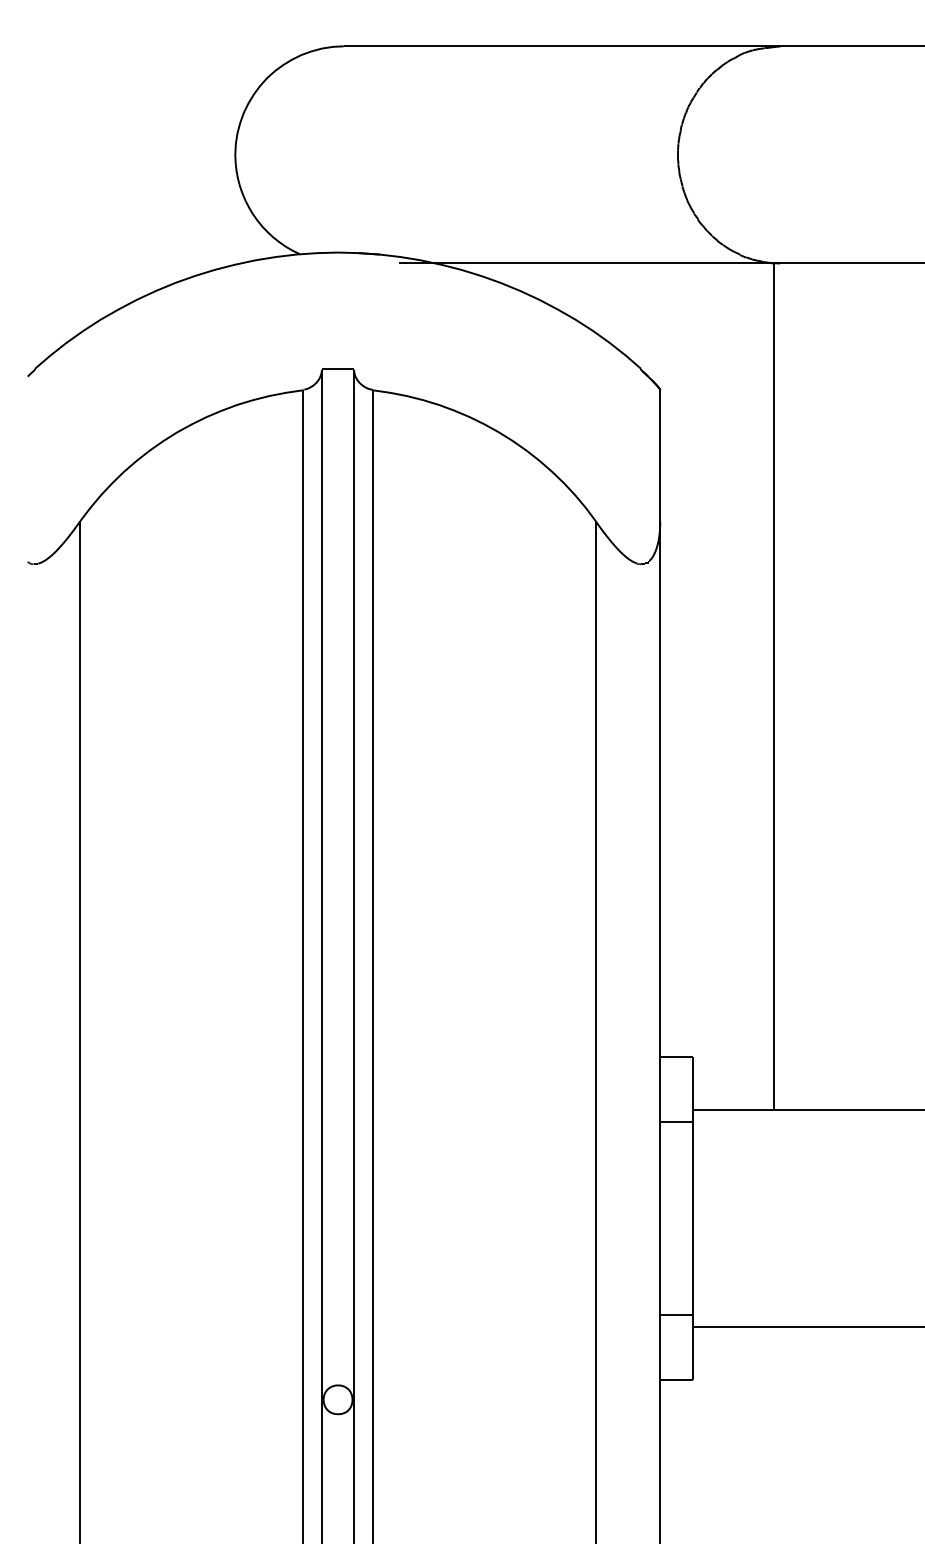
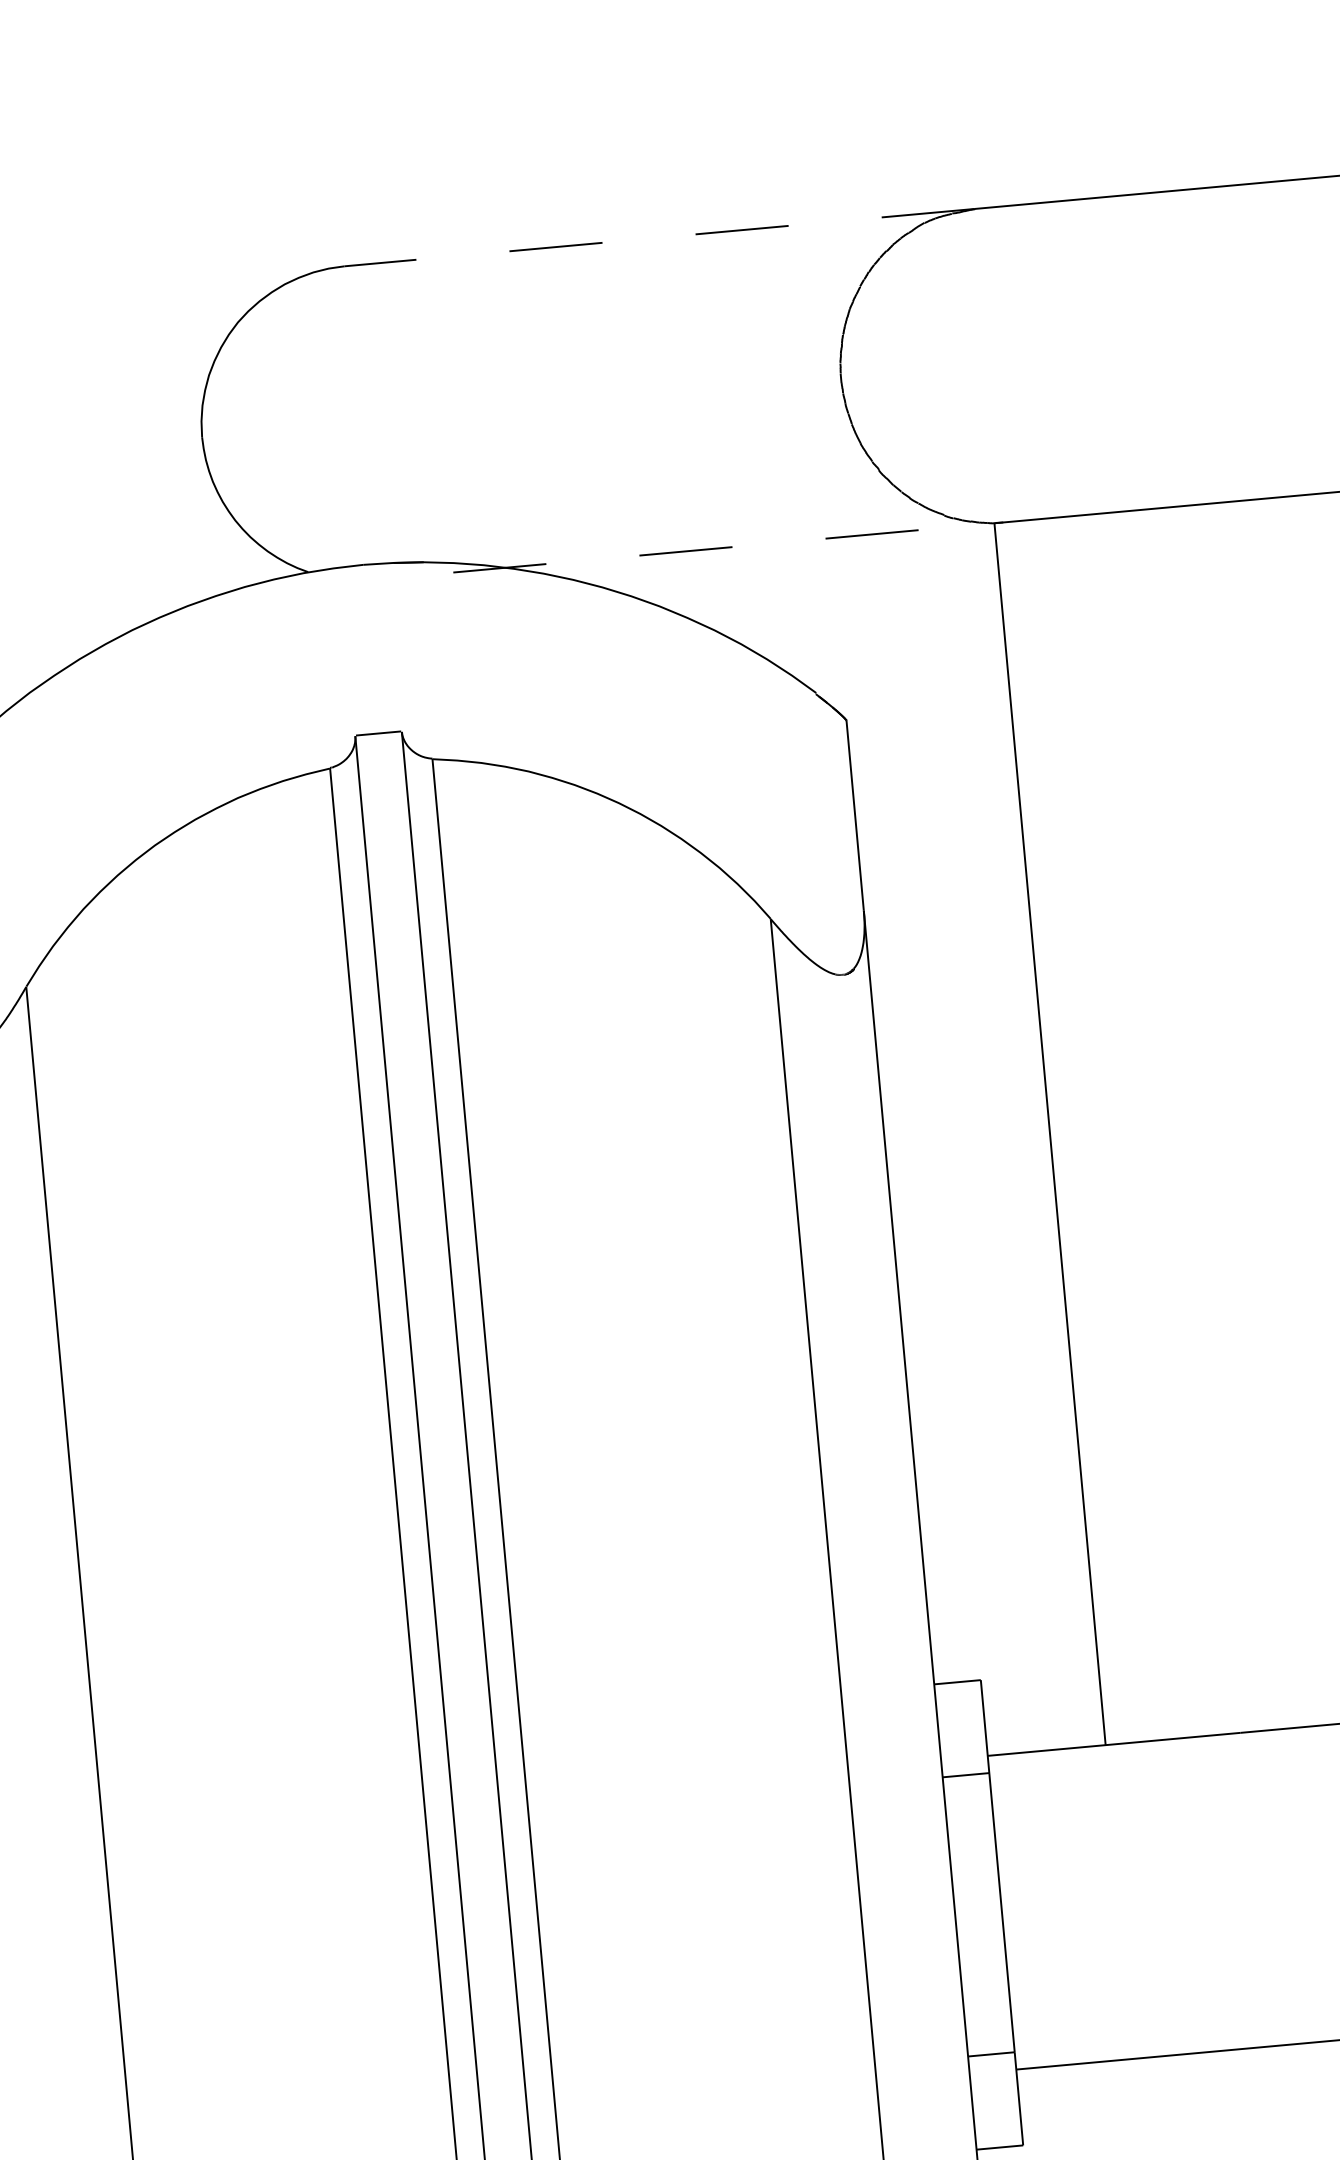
line: (561, 46) -> (658, 237), solid -> dashed
line: (587, 263) -> (724, 547), solid -> dashed

